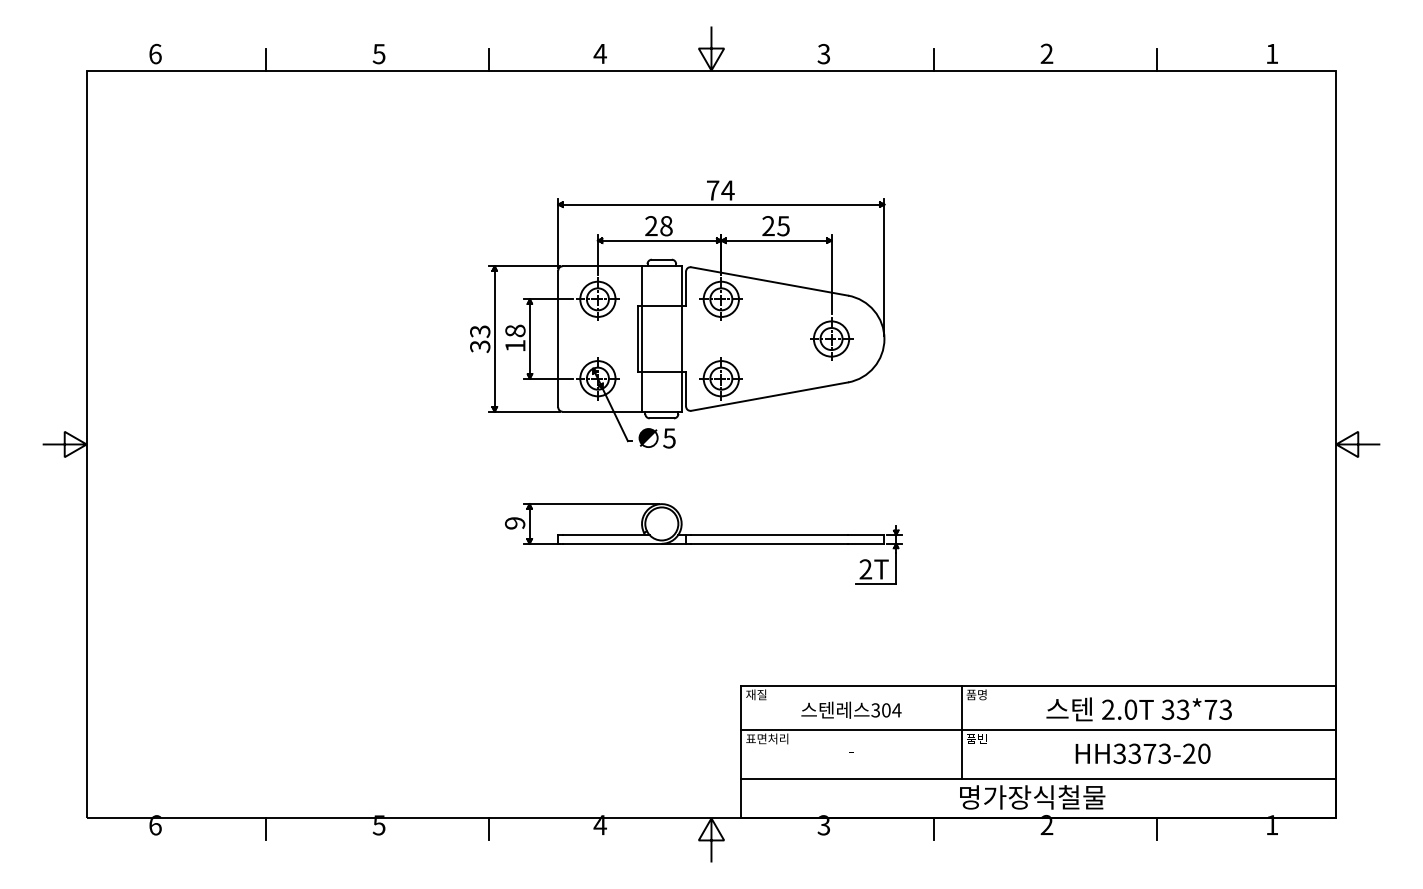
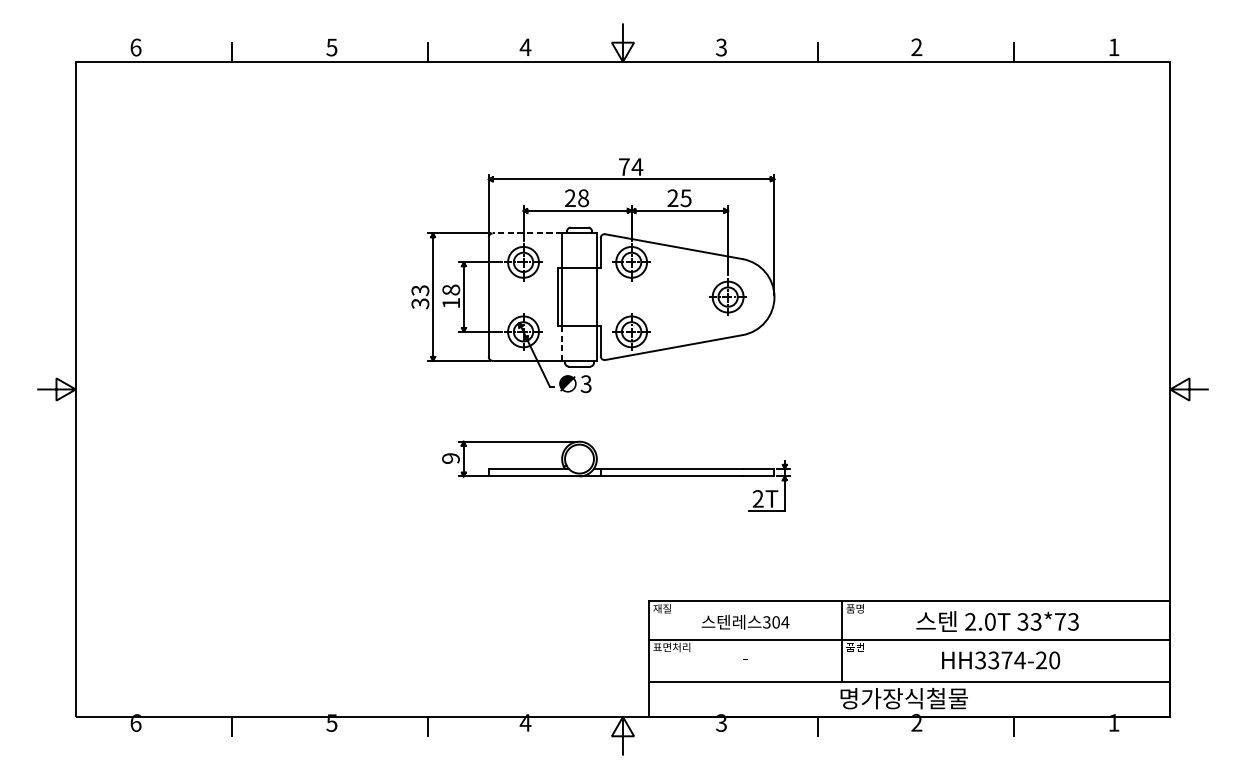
line: (602, 266) -> (527, 233), solid -> dashed
line: (642, 391) -> (562, 343), solid -> dashed
text: (669, 438) -> (586, 384), 5 -> 3
text: (1164, 753) -> (1019, 660), HH3373-20 -> HH3374-20

